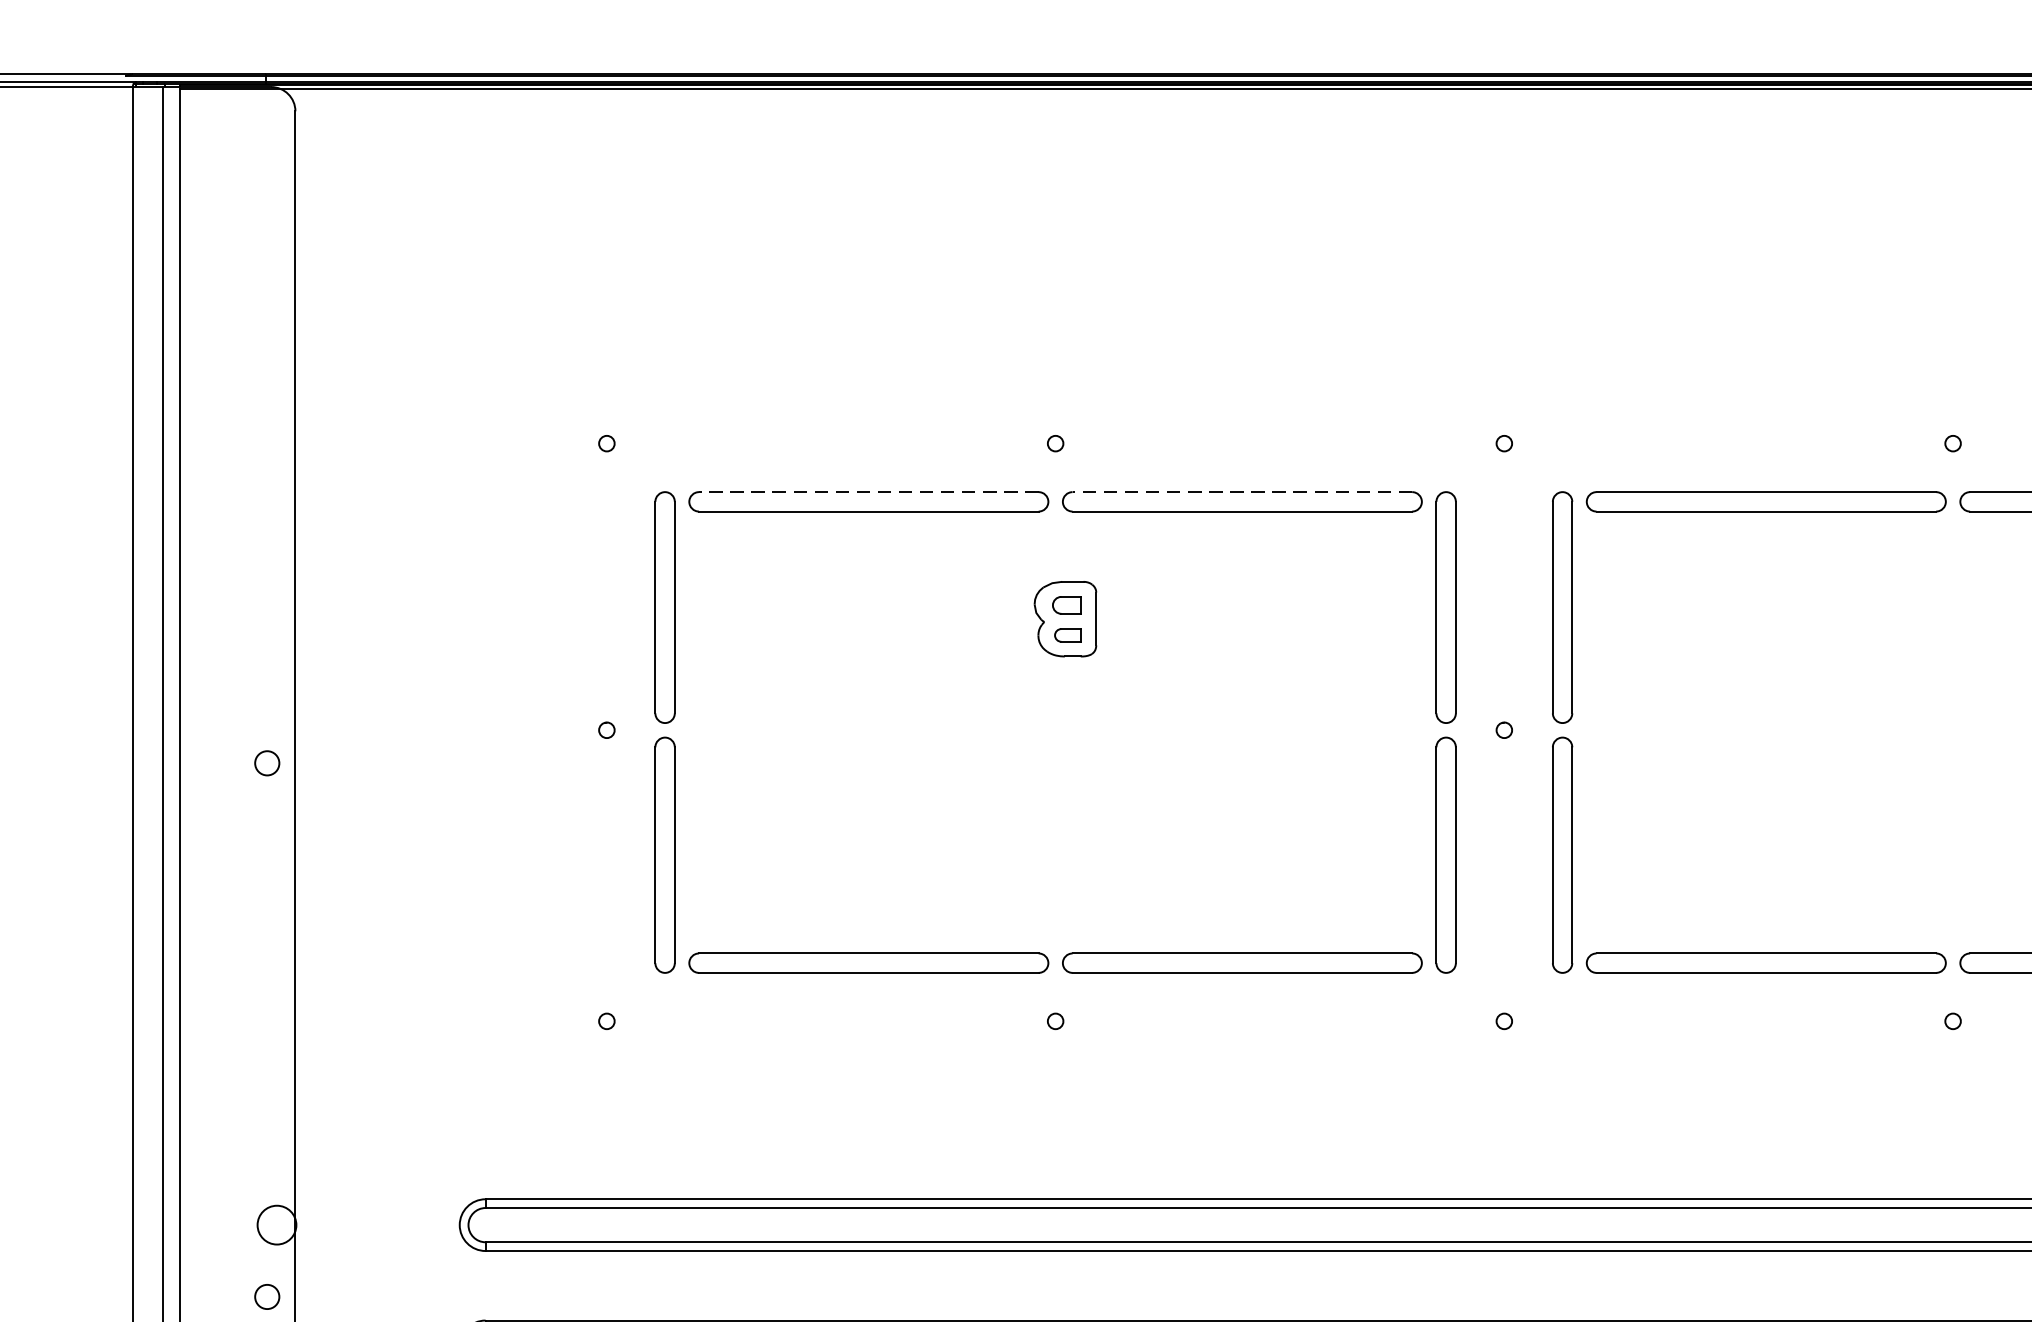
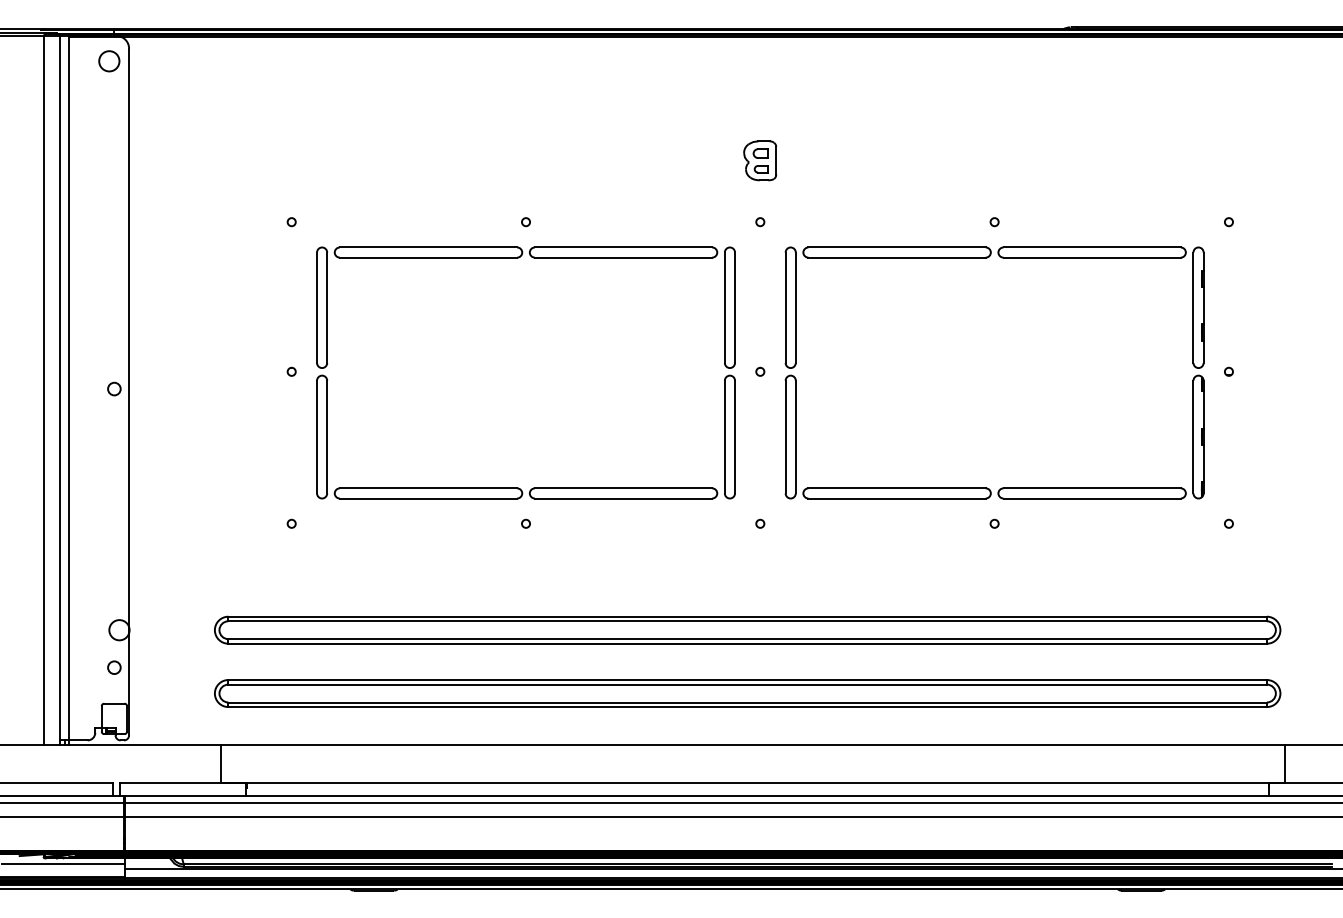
circle: (257, 135) -> (109, 61), added
line: (868, 492) -> (428, 247), dashed -> solid
line: (1242, 492) -> (623, 247), dashed -> solid
part: (1066, 618) -> (760, 160), moved

